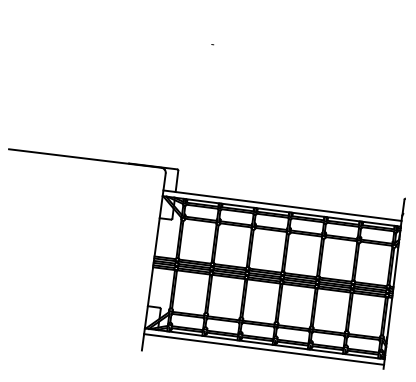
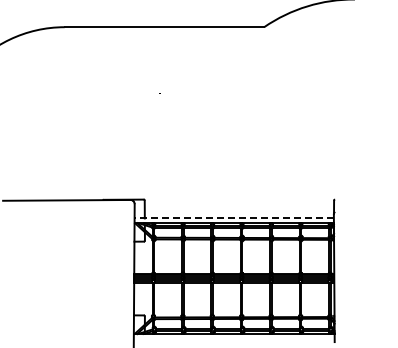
line: (282, 205) -> (234, 218), solid -> dashed
line: (263, 349) -> (233, 338), removed

